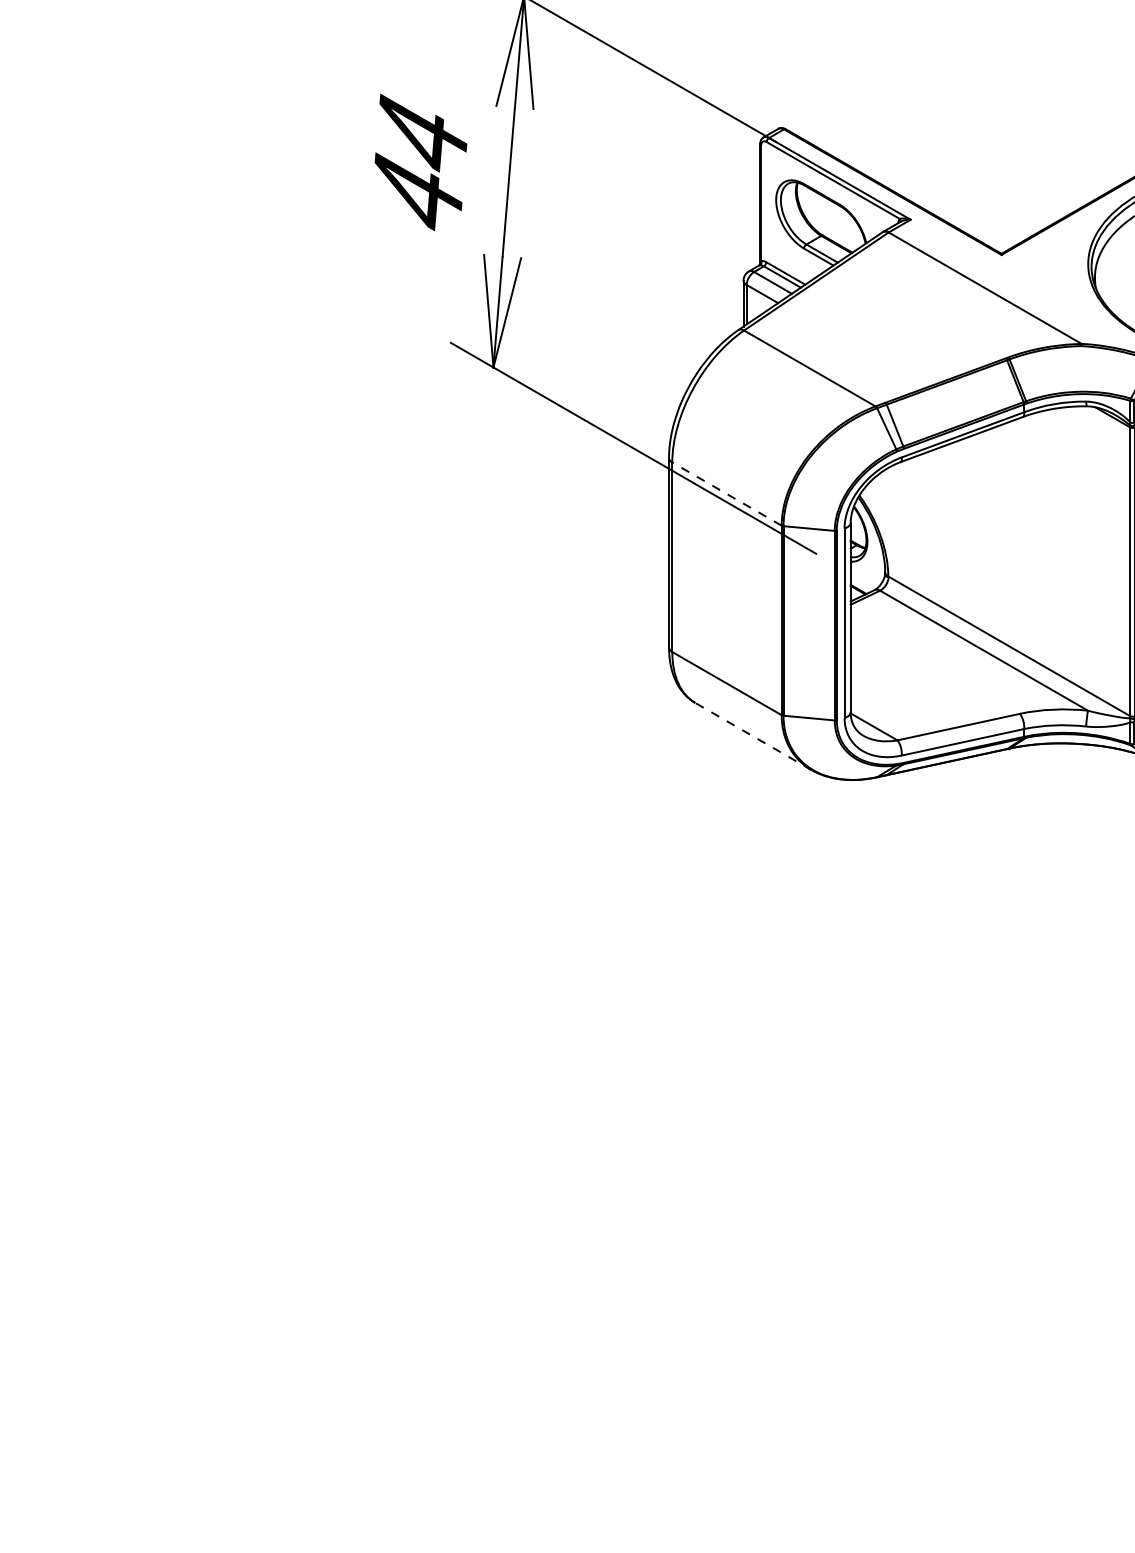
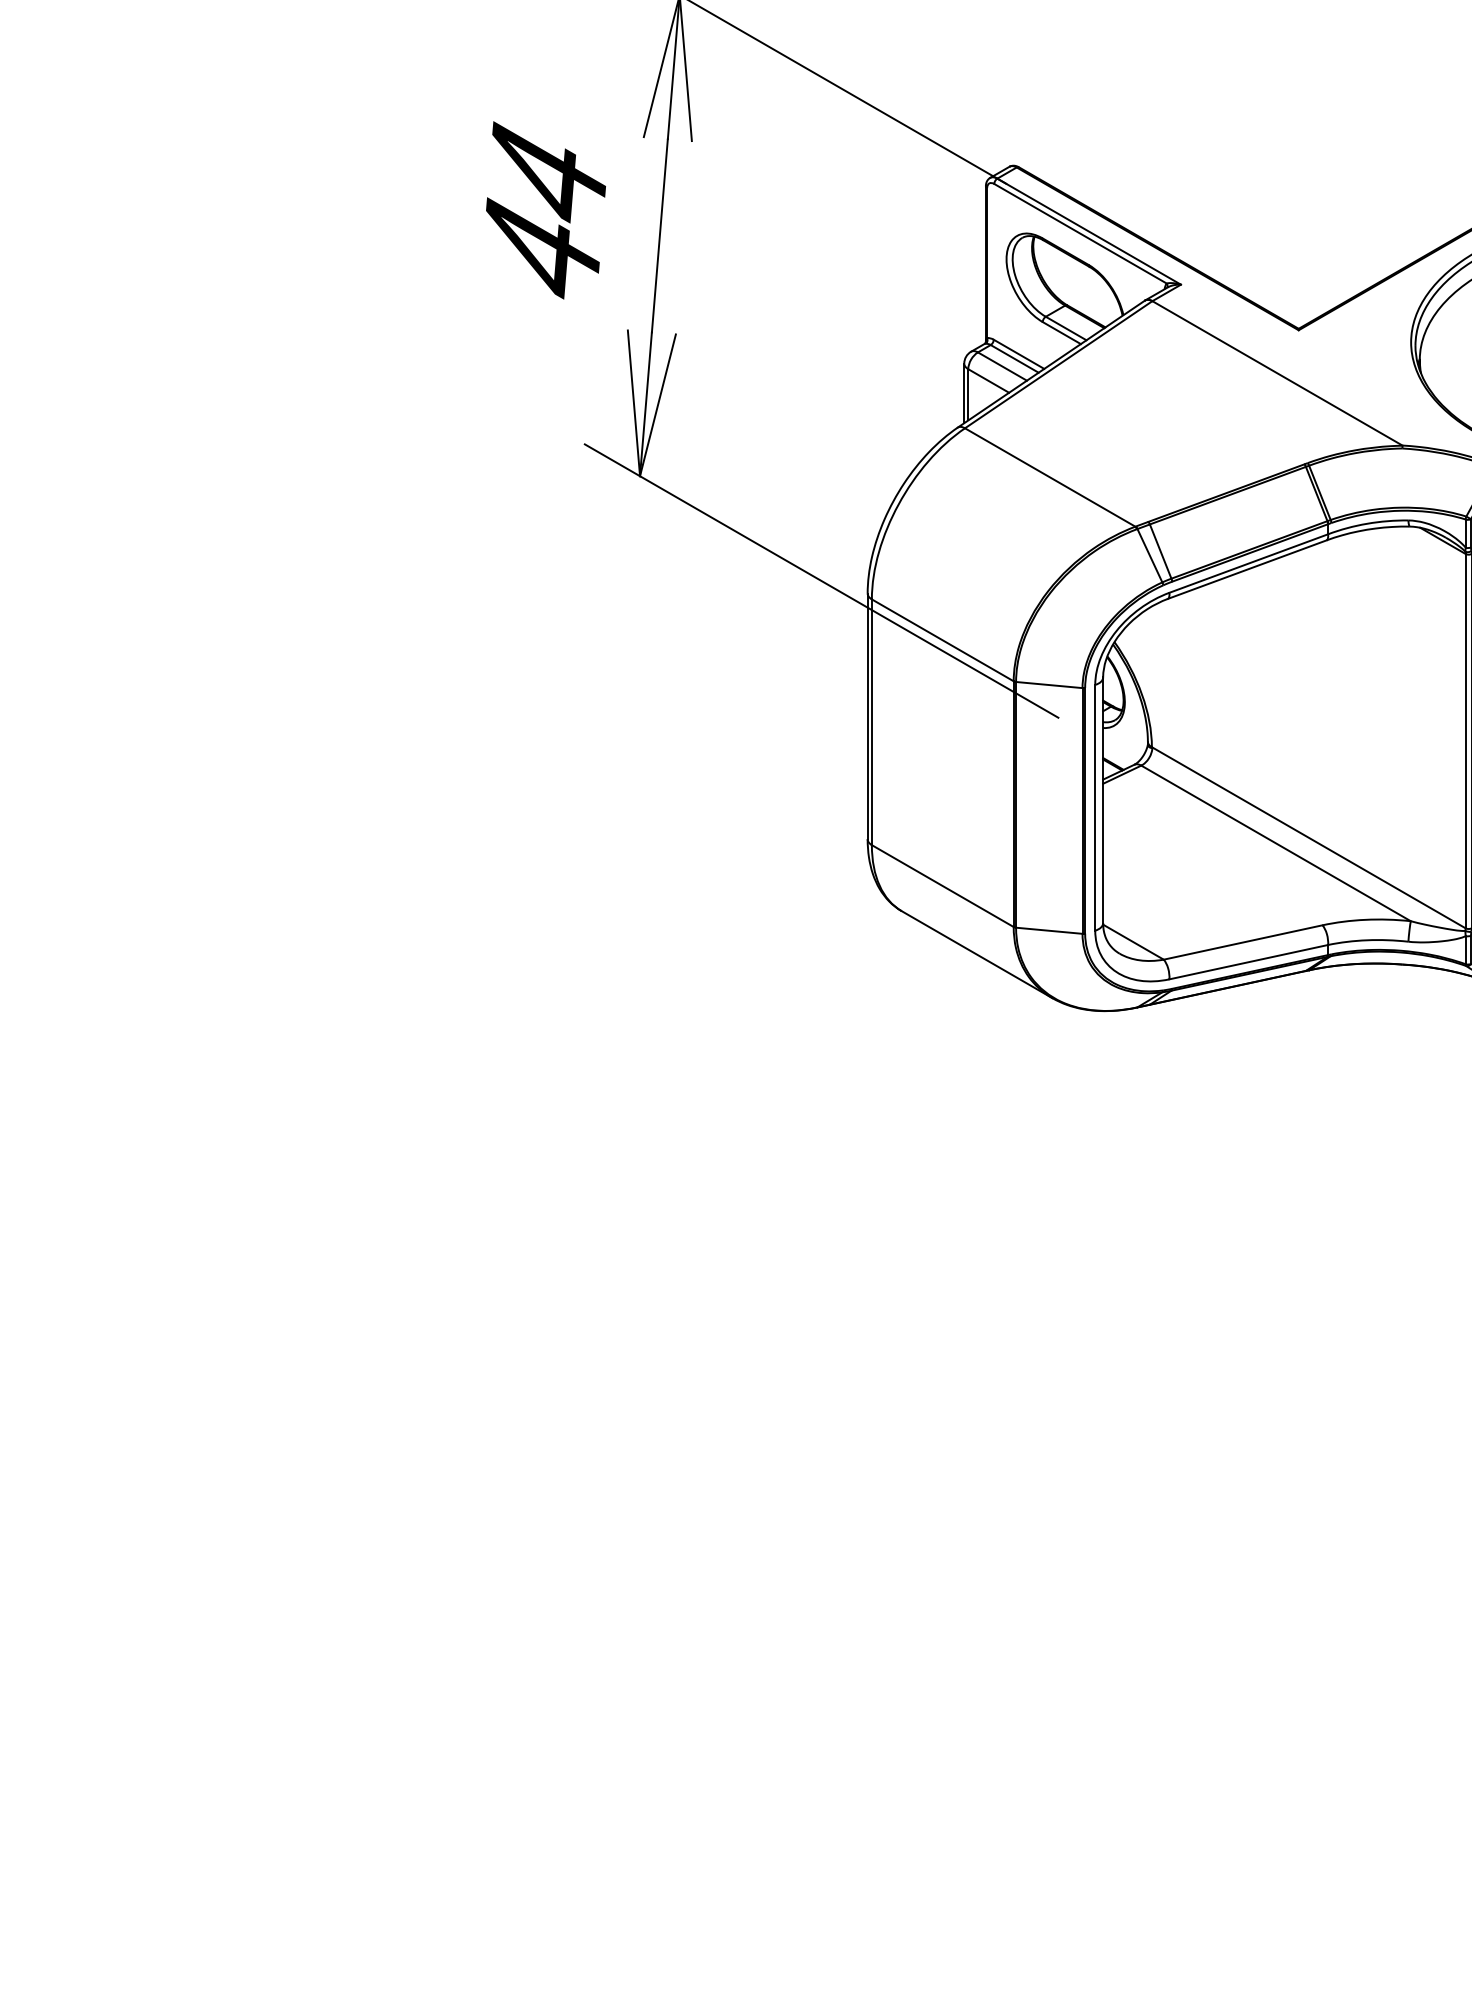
line: (726, 494) -> (942, 640), dashed -> solid
line: (752, 736) -> (976, 954), dashed -> solid

